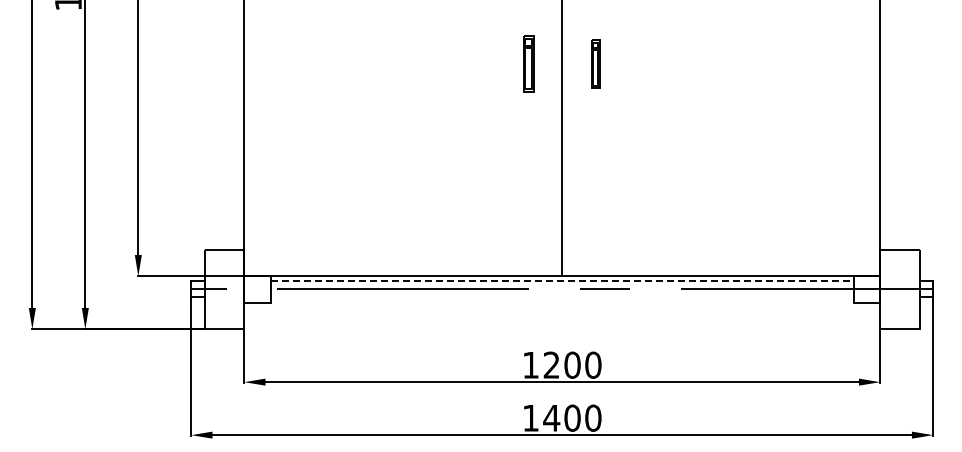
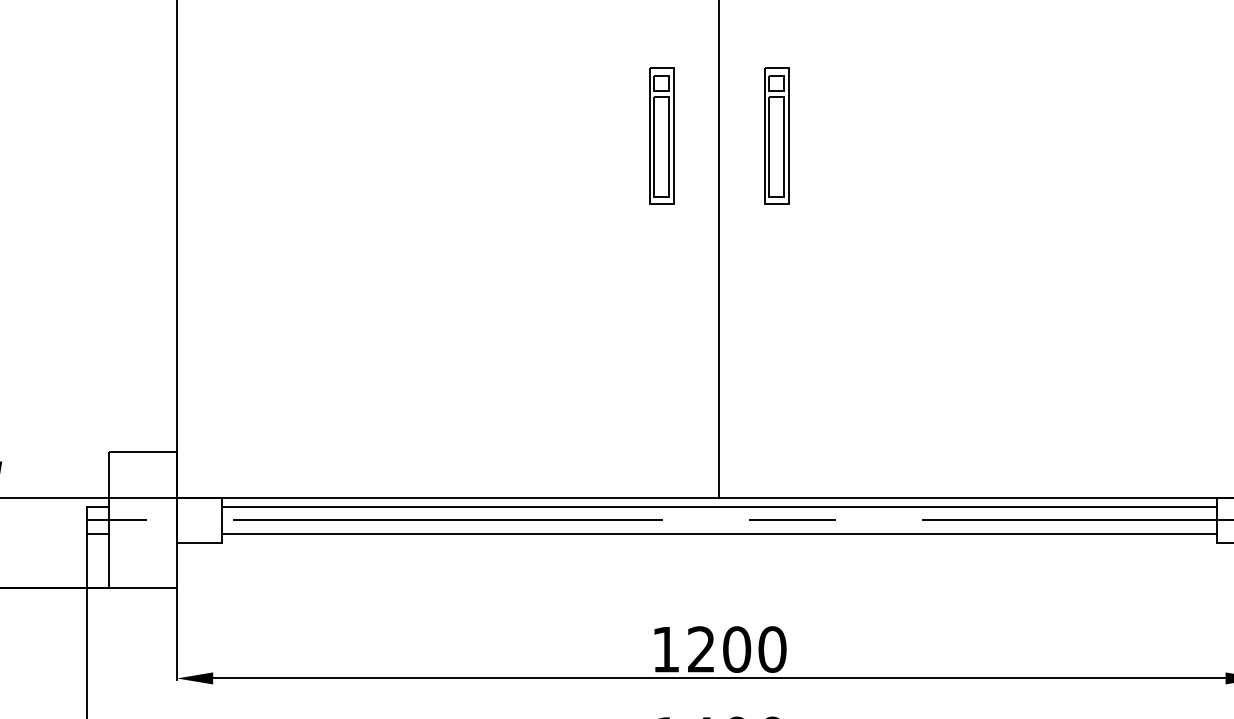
part: (528, 63) -> (661, 134), size x1.43
part: (595, 63) -> (776, 134), size x1.67
line: (562, 281) -> (719, 506), dashed -> solid
line: (561, 297) -> (718, 534), added

